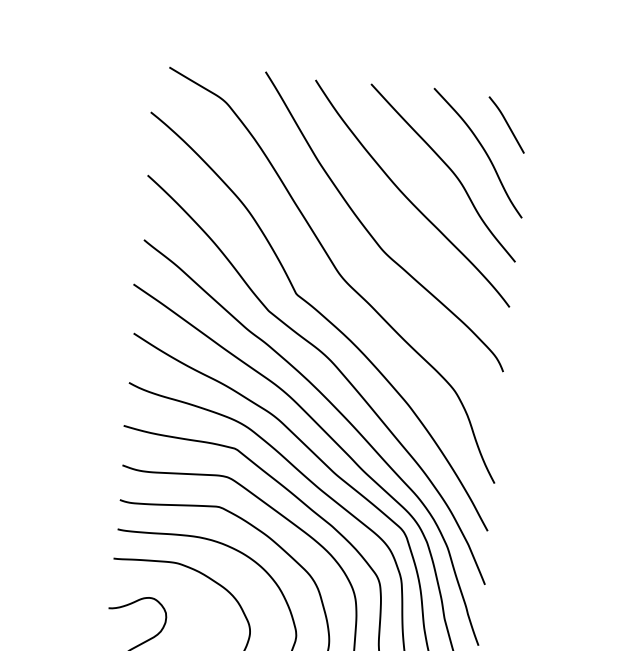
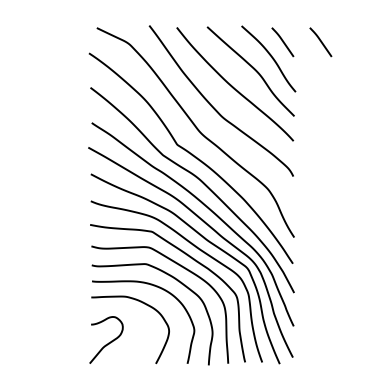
line: (575, 131) -> (320, 42), added

